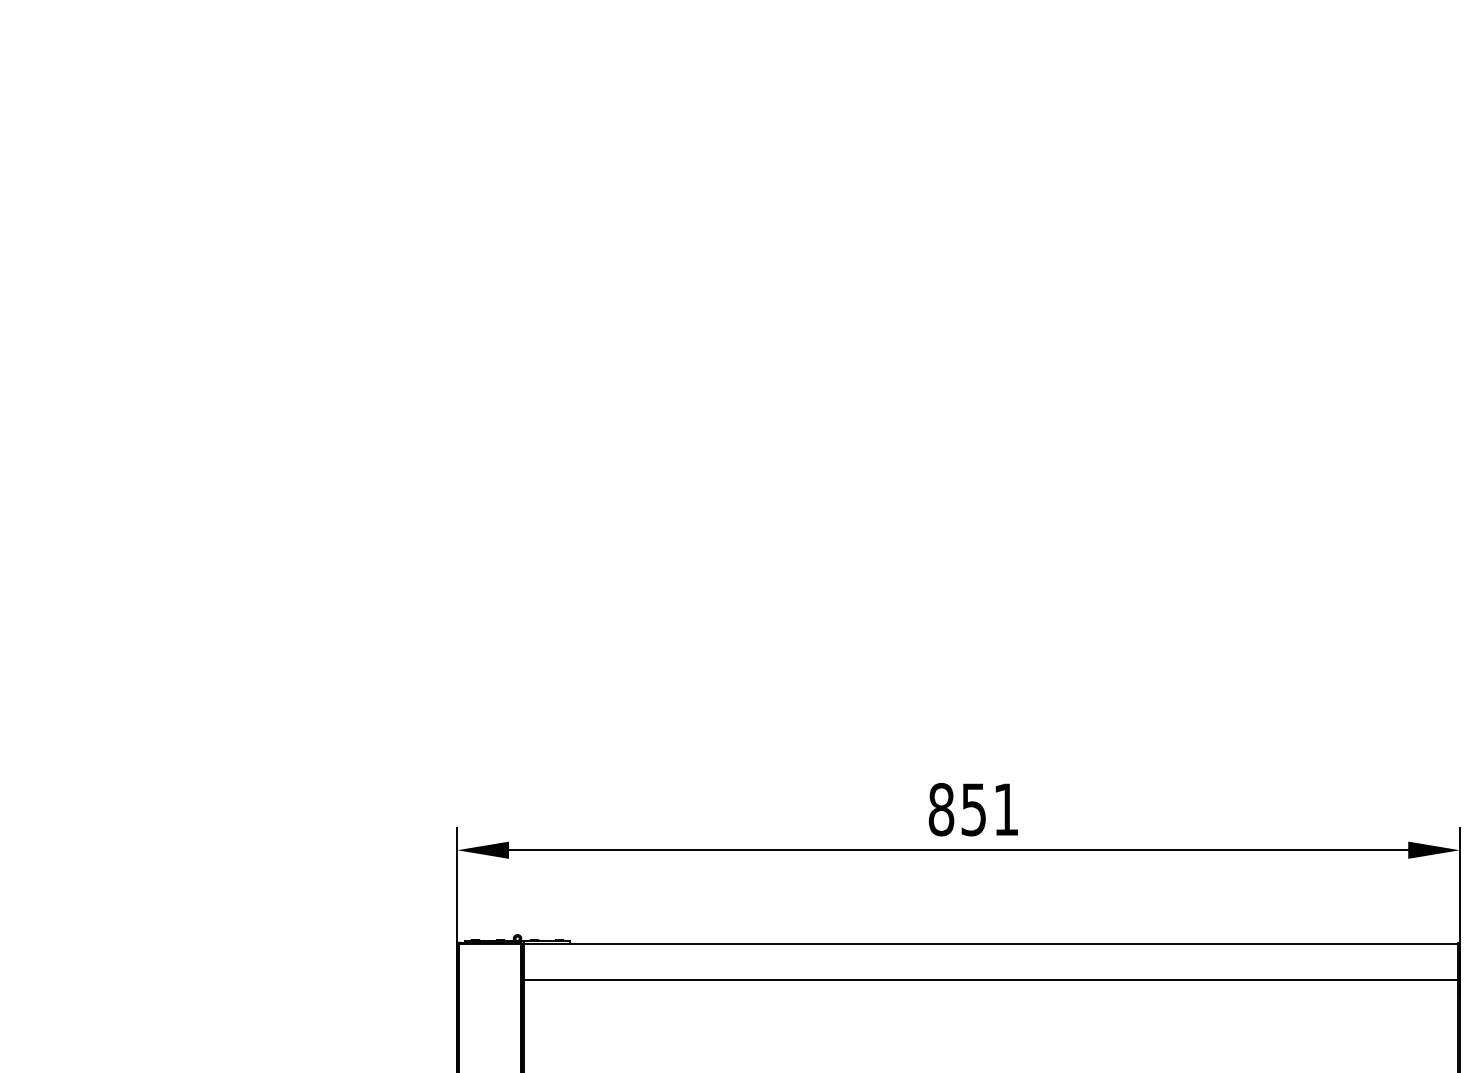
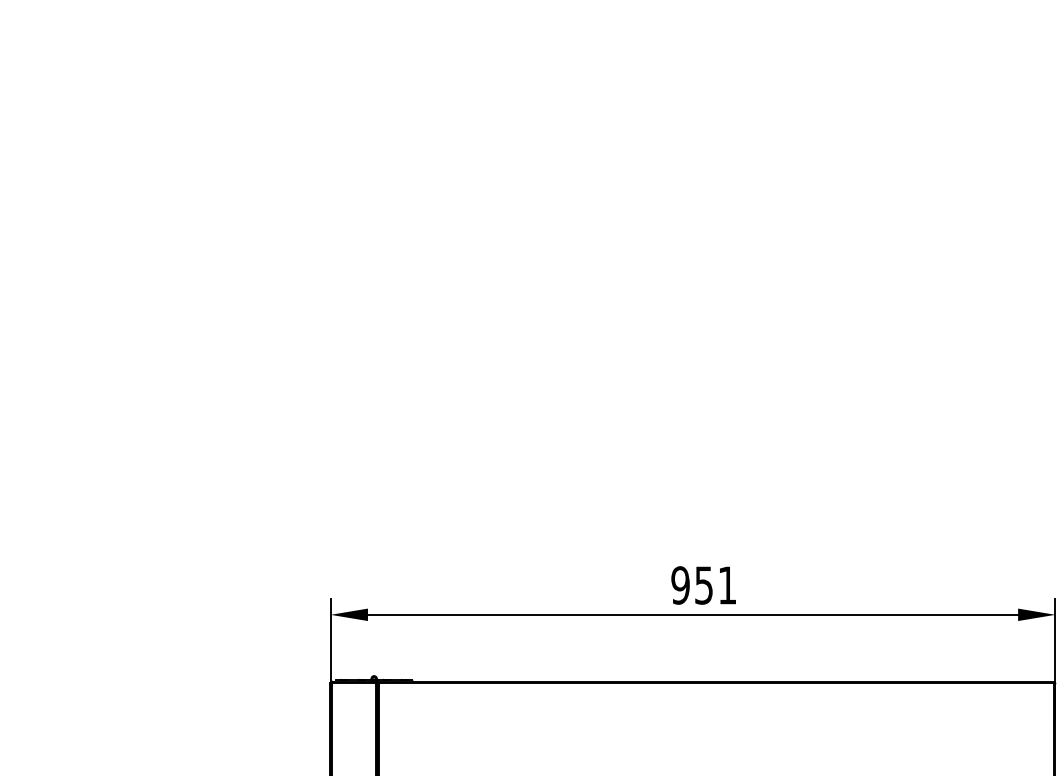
text: (941, 809) -> (680, 585), 851 -> 951
line: (989, 979) -> (715, 681), moved

